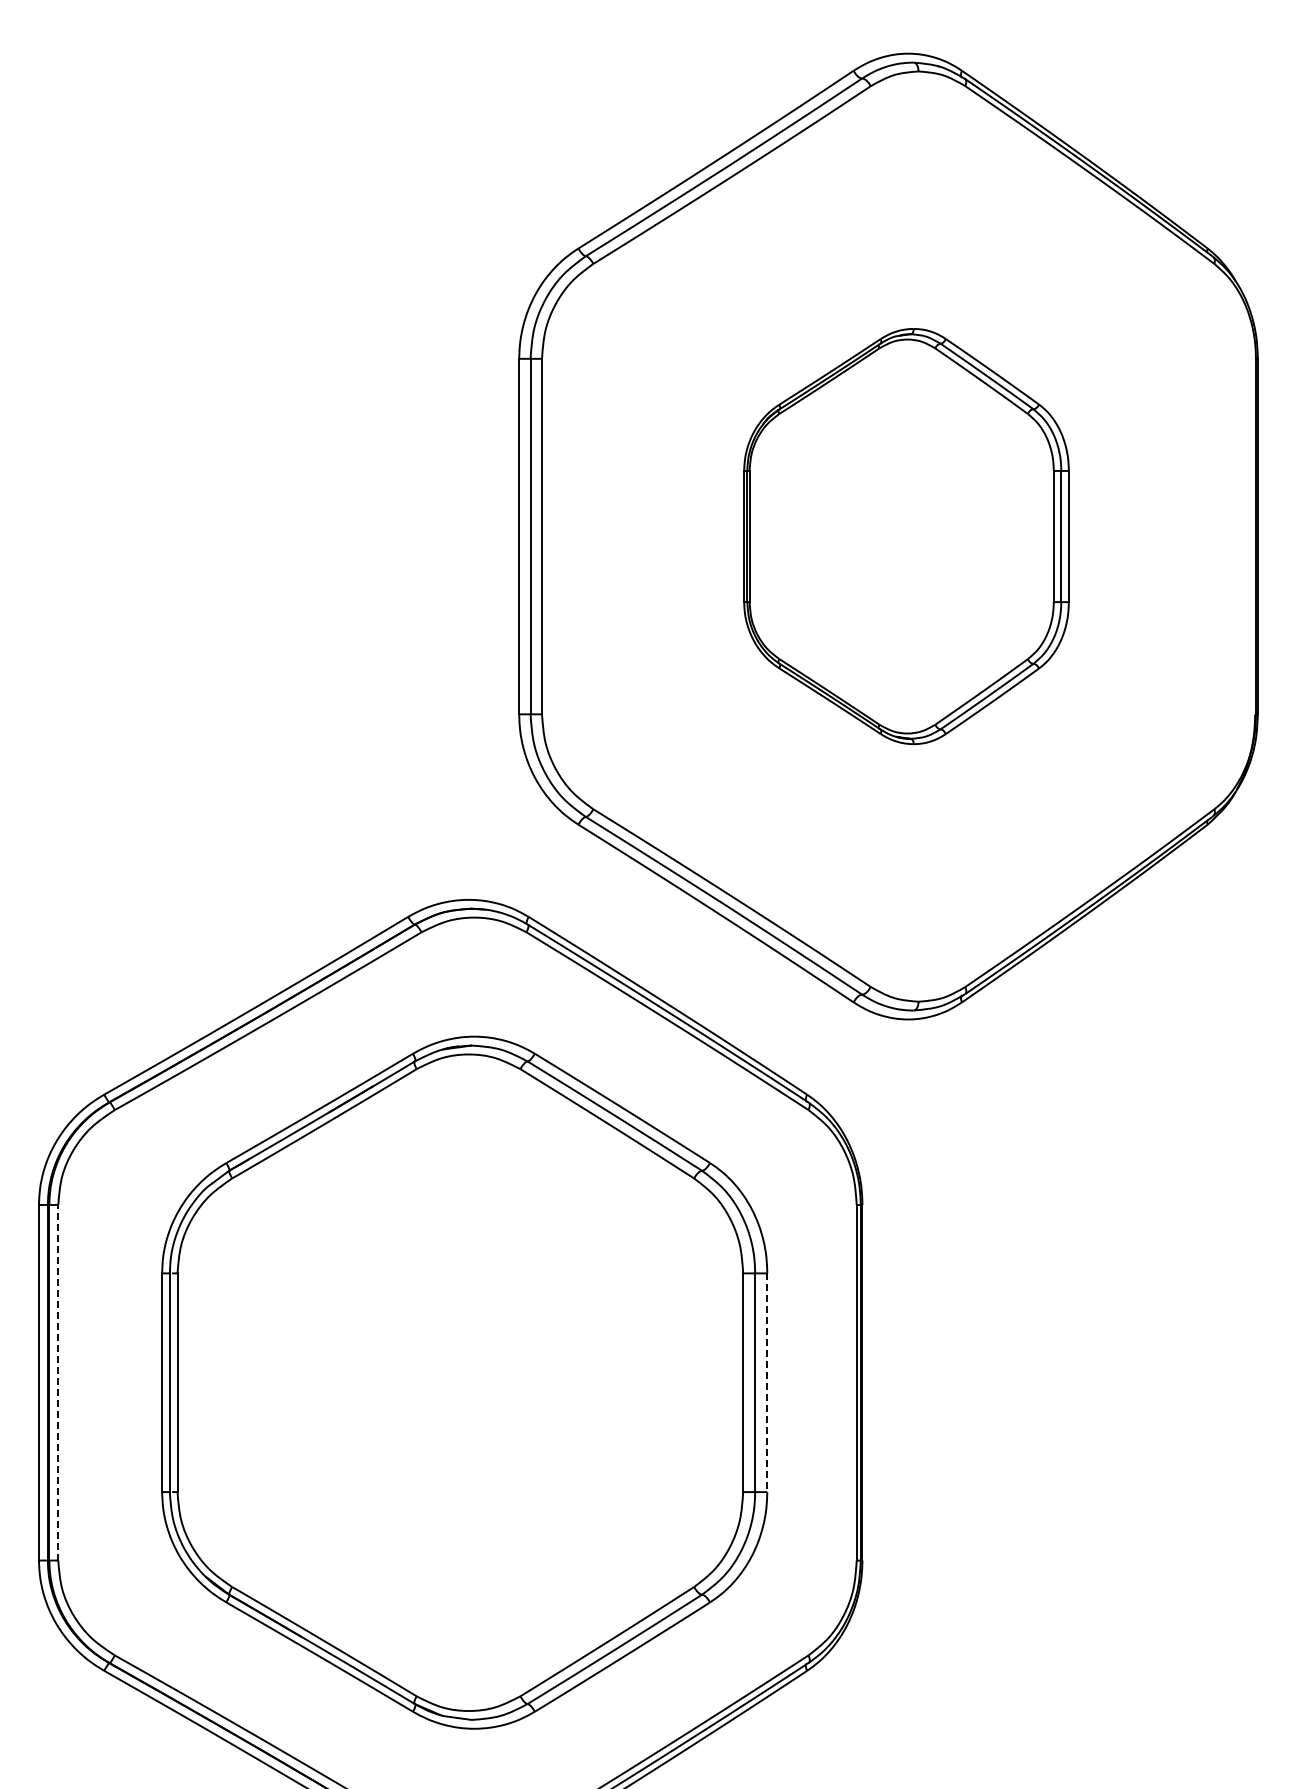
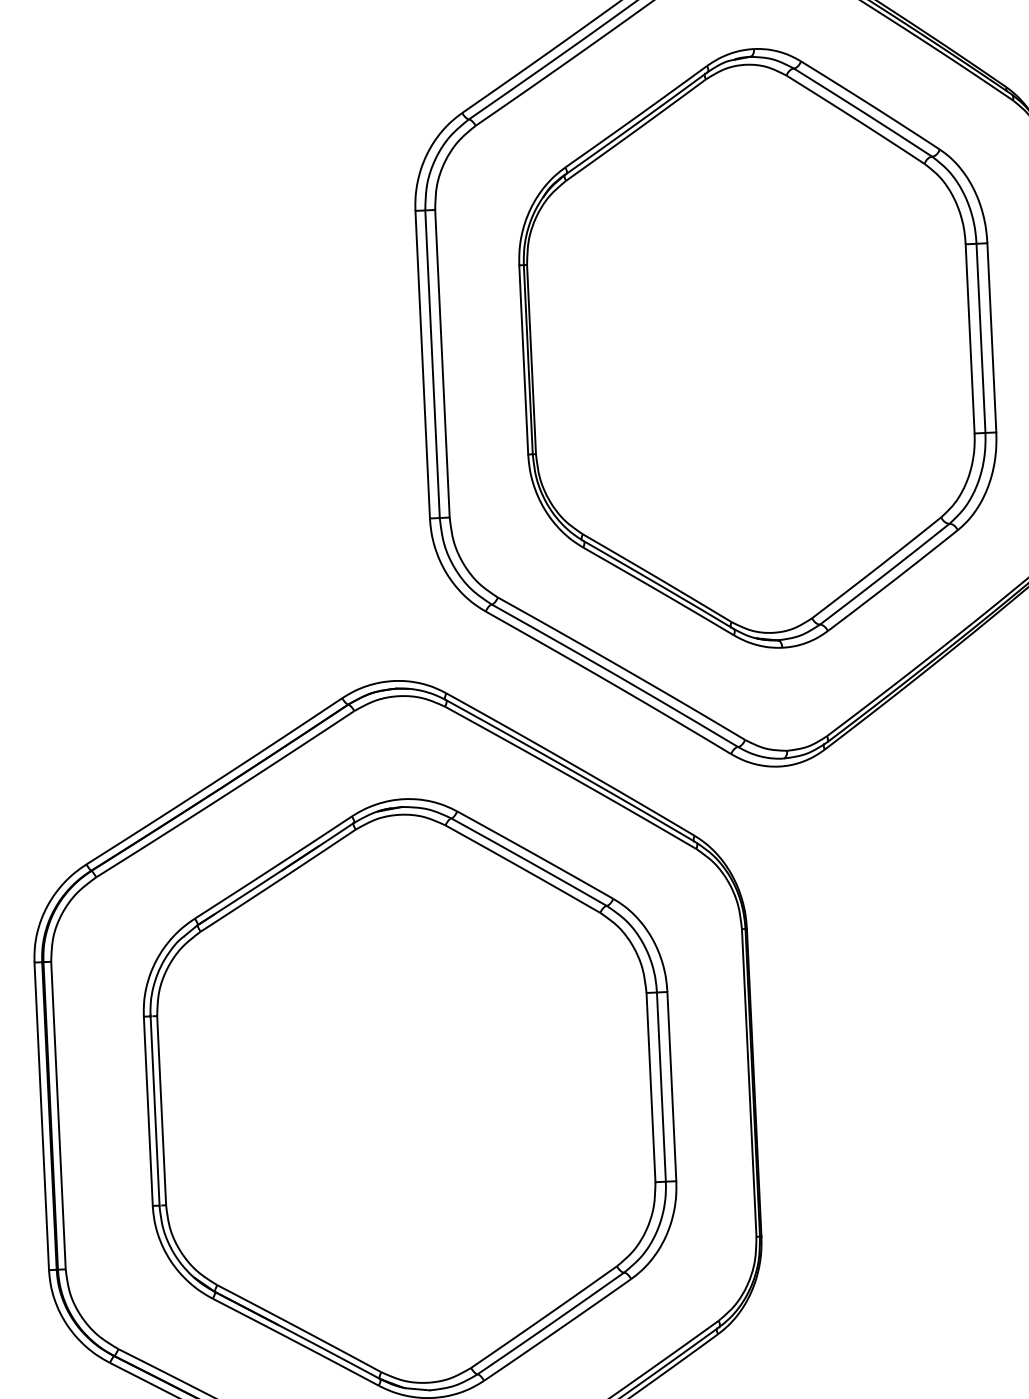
part: (906, 536) -> (757, 348), size x1.67
line: (58, 1382) -> (58, 1115), dashed -> solid
line: (767, 1383) -> (672, 1087), dashed -> solid

